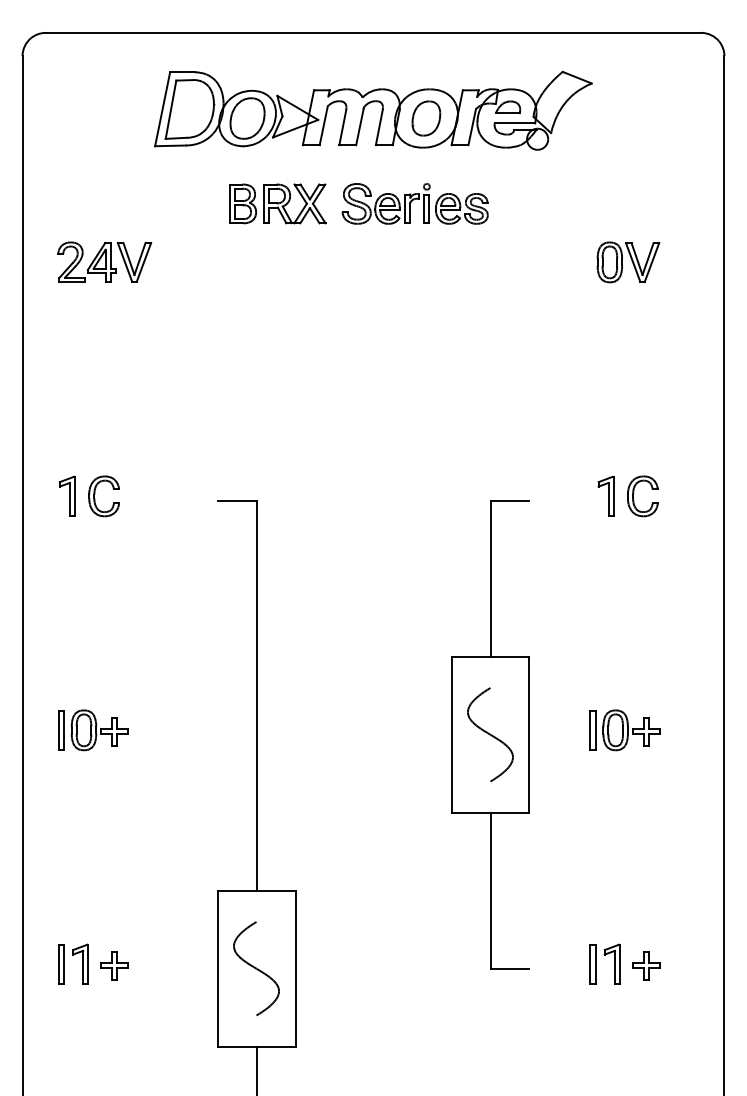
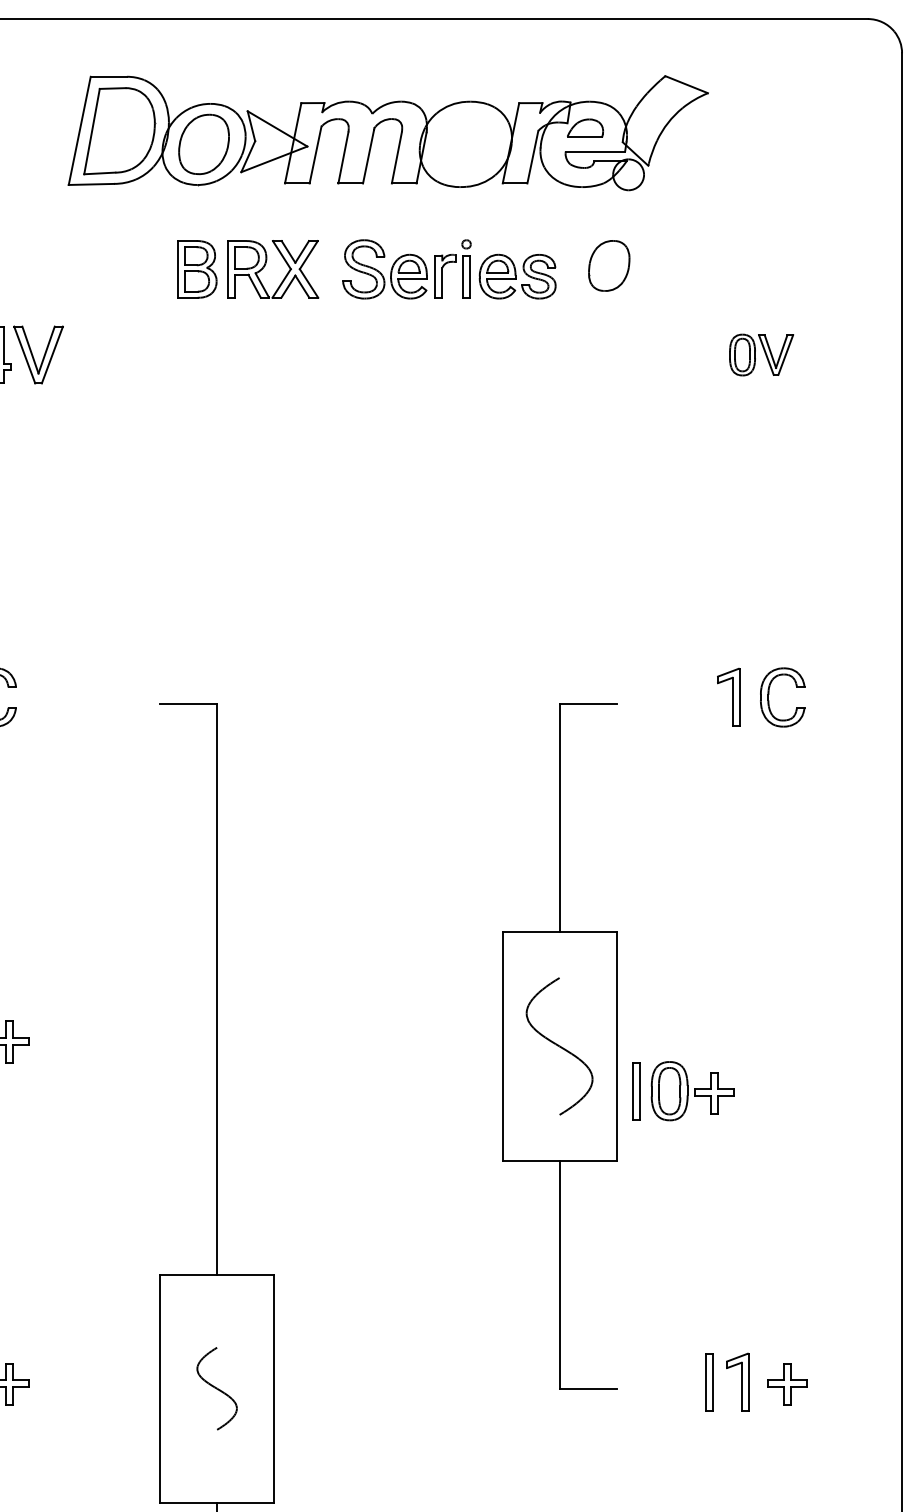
part: (426, 118) -> (609, 265), moved
part: (628, 262) -> (761, 355), size x0.7
part: (624, 730) -> (682, 1091), moved
part: (256, 968) -> (217, 1388), size x0.6

